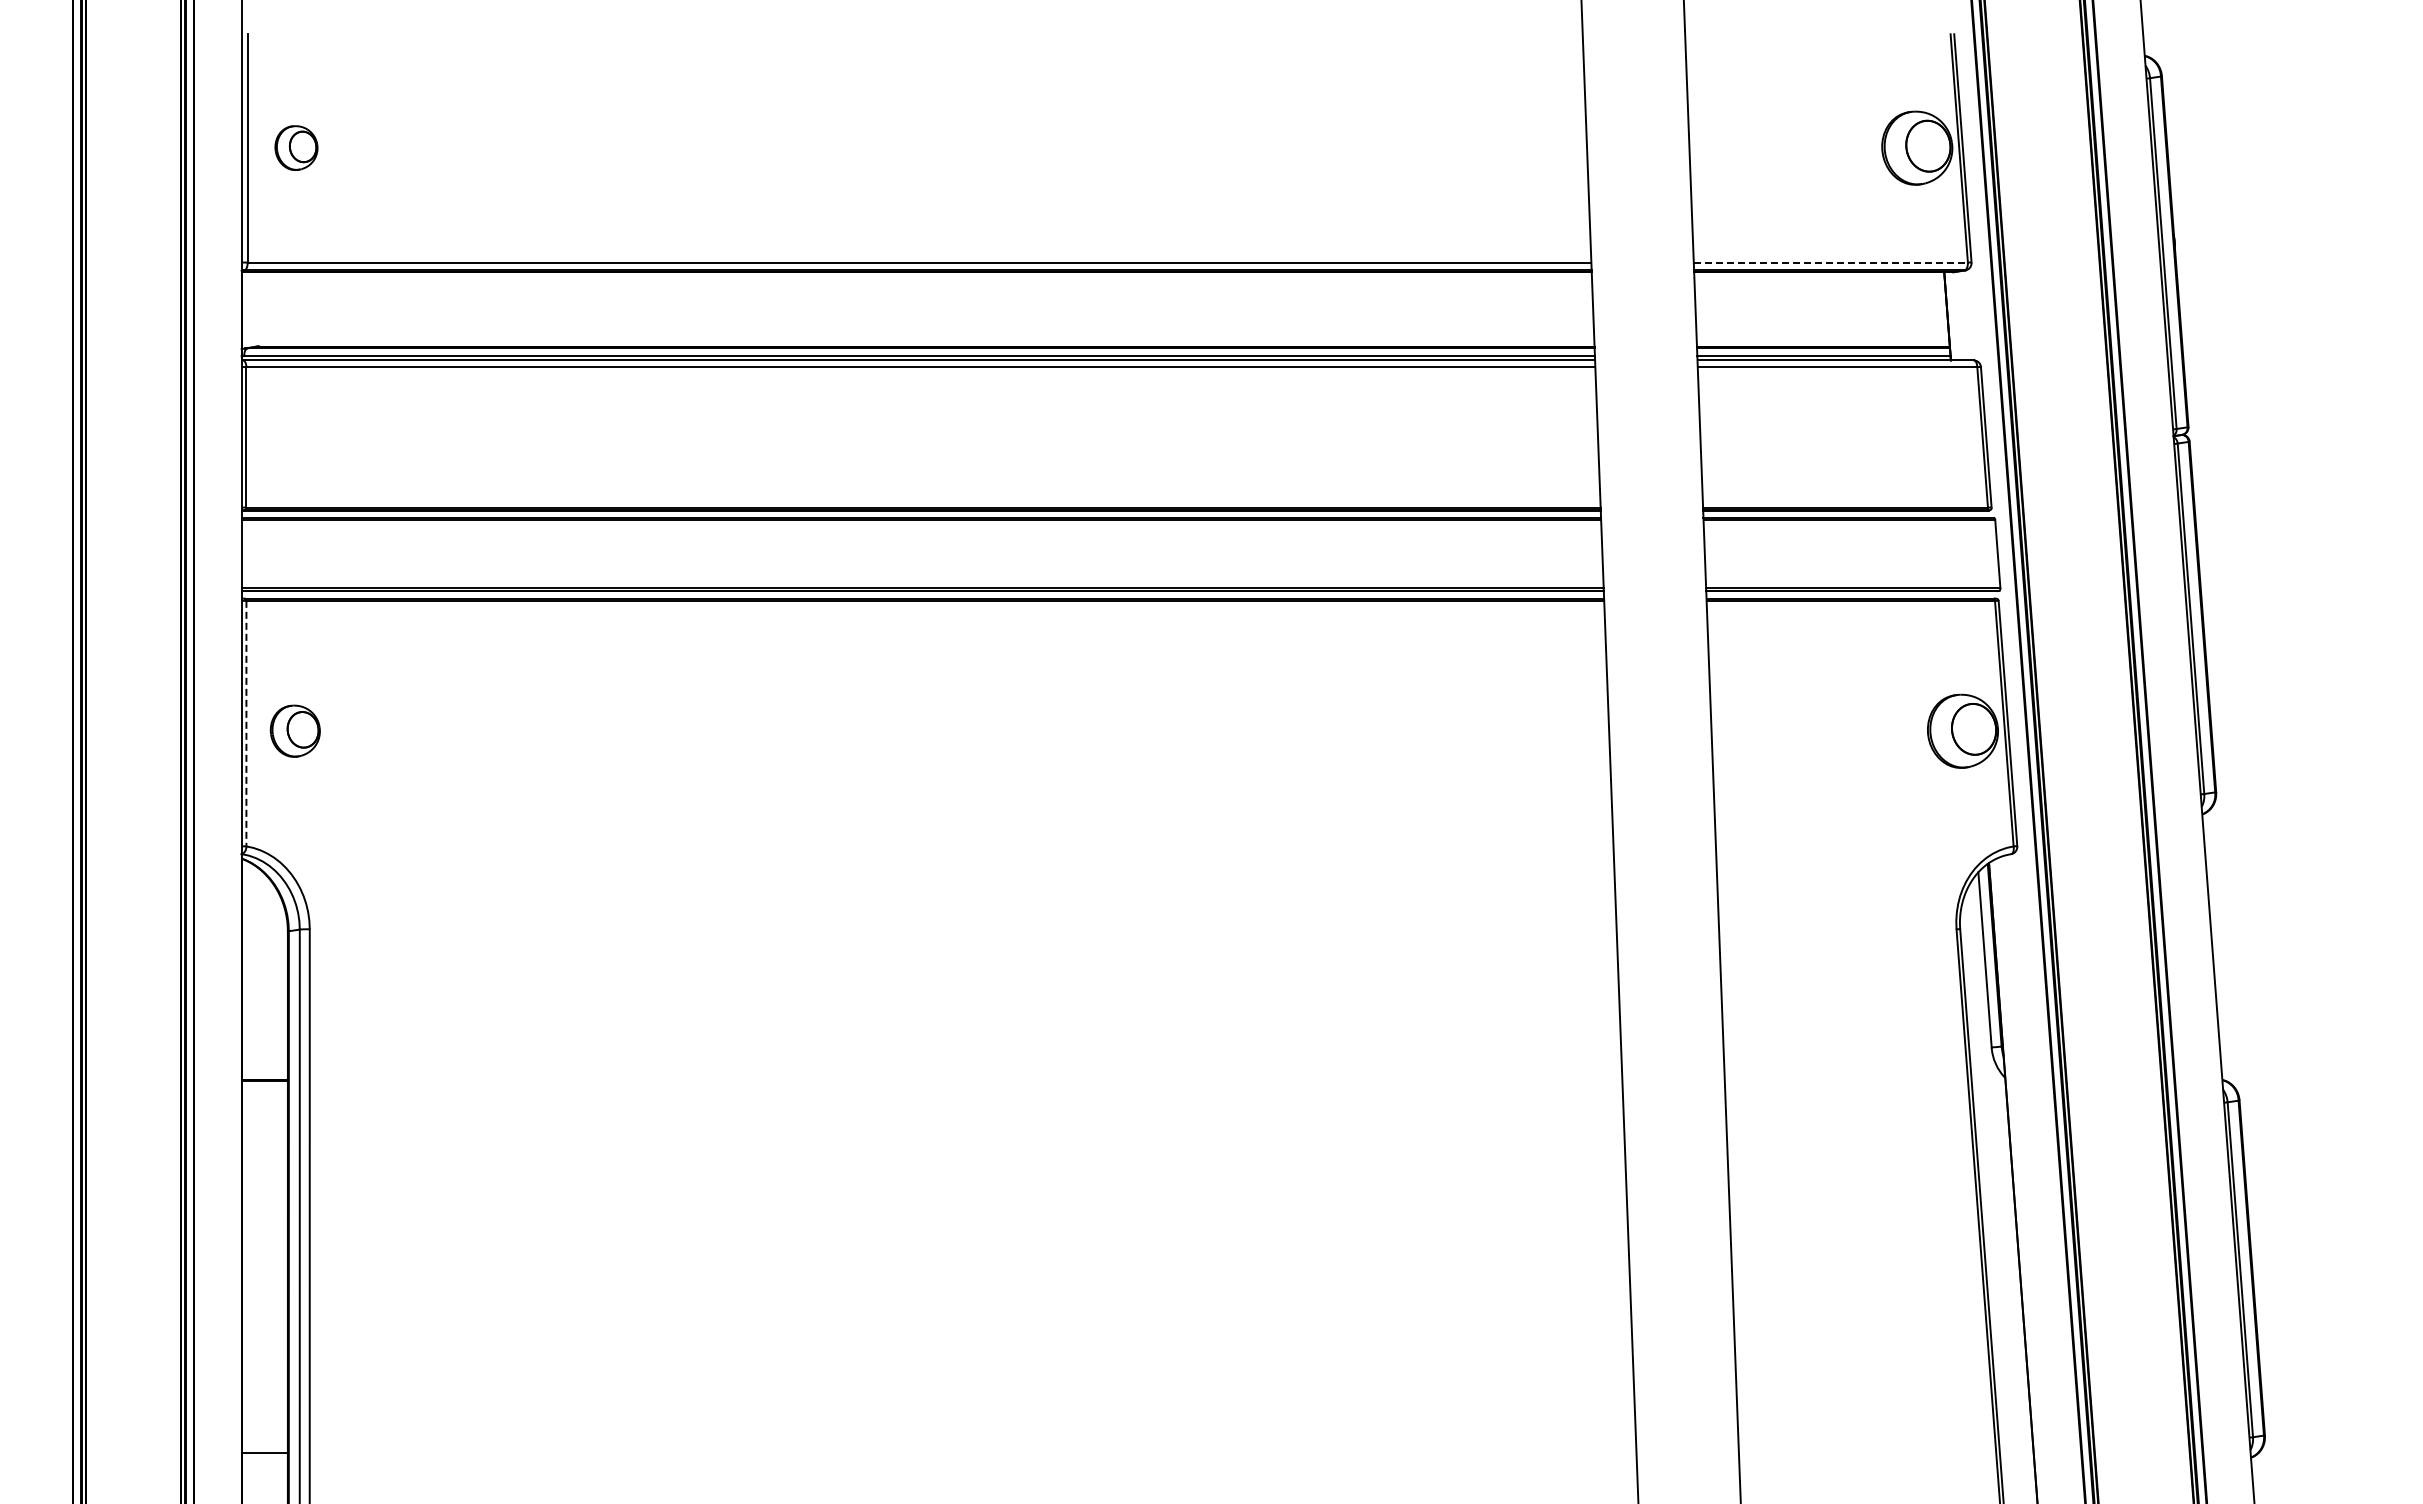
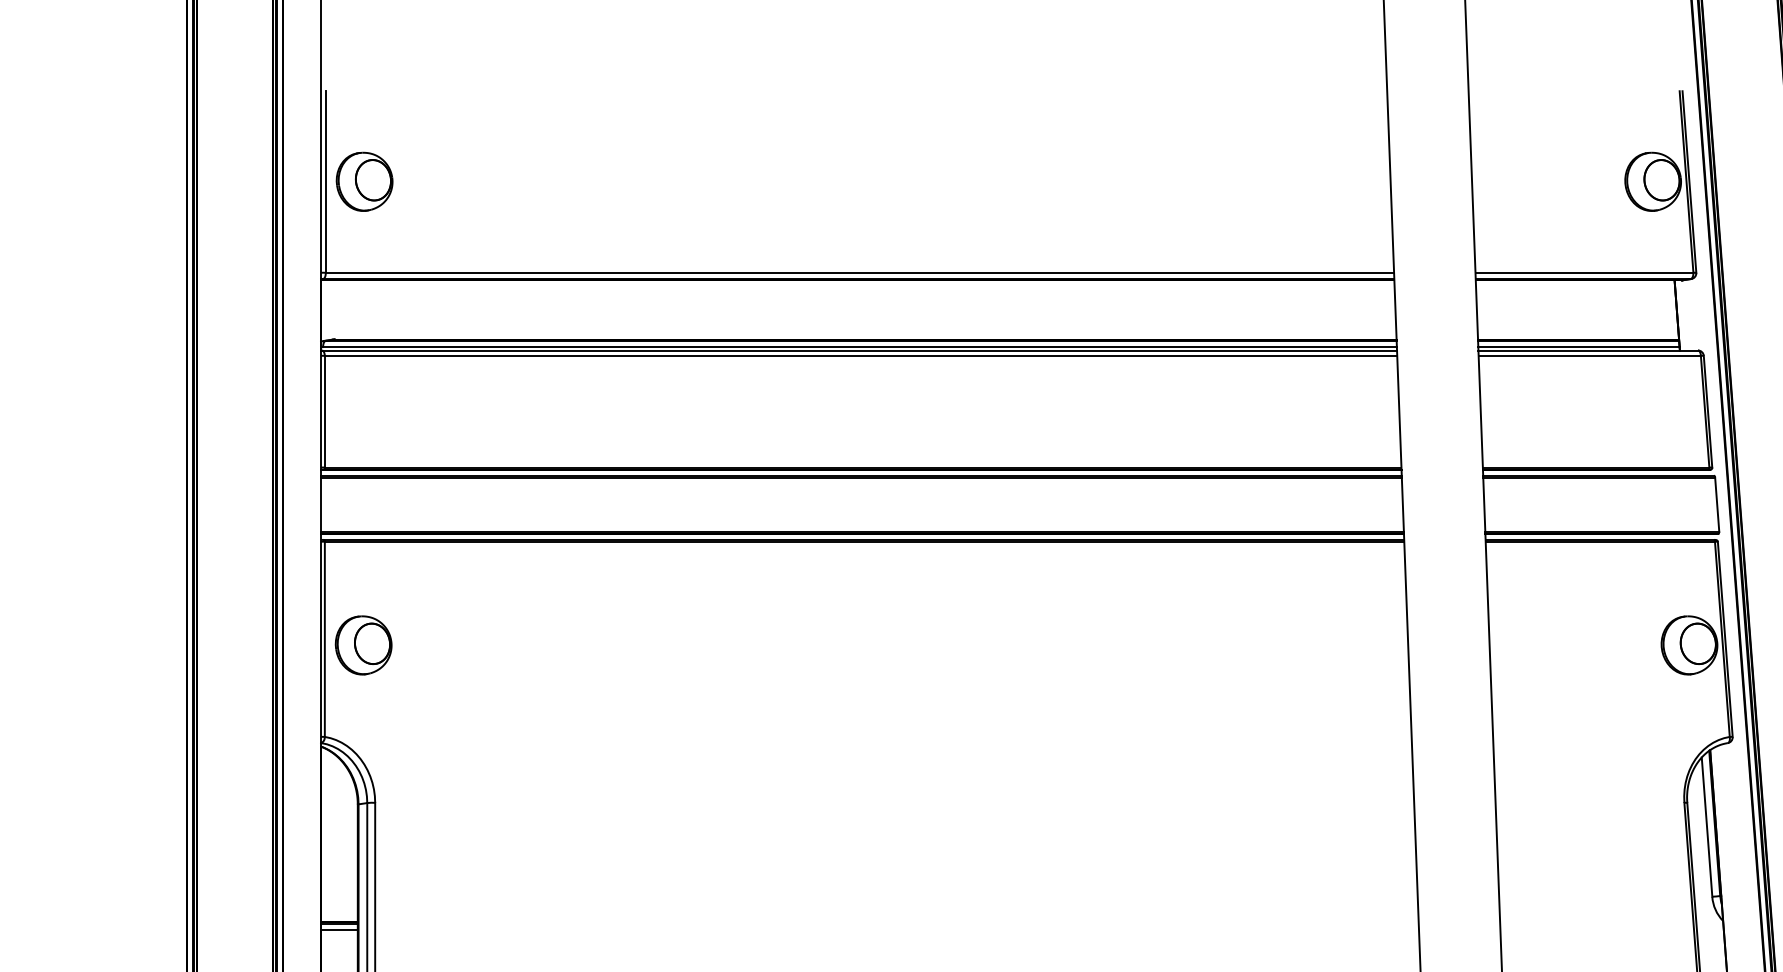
part: (296, 147) -> (364, 181), size x1.67
line: (1831, 262) -> (1584, 272), dashed -> solid
line: (246, 723) -> (324, 639), dashed -> solid
part: (295, 730) -> (363, 644), size x1.43
line: (264, 1089) -> (339, 930), added

